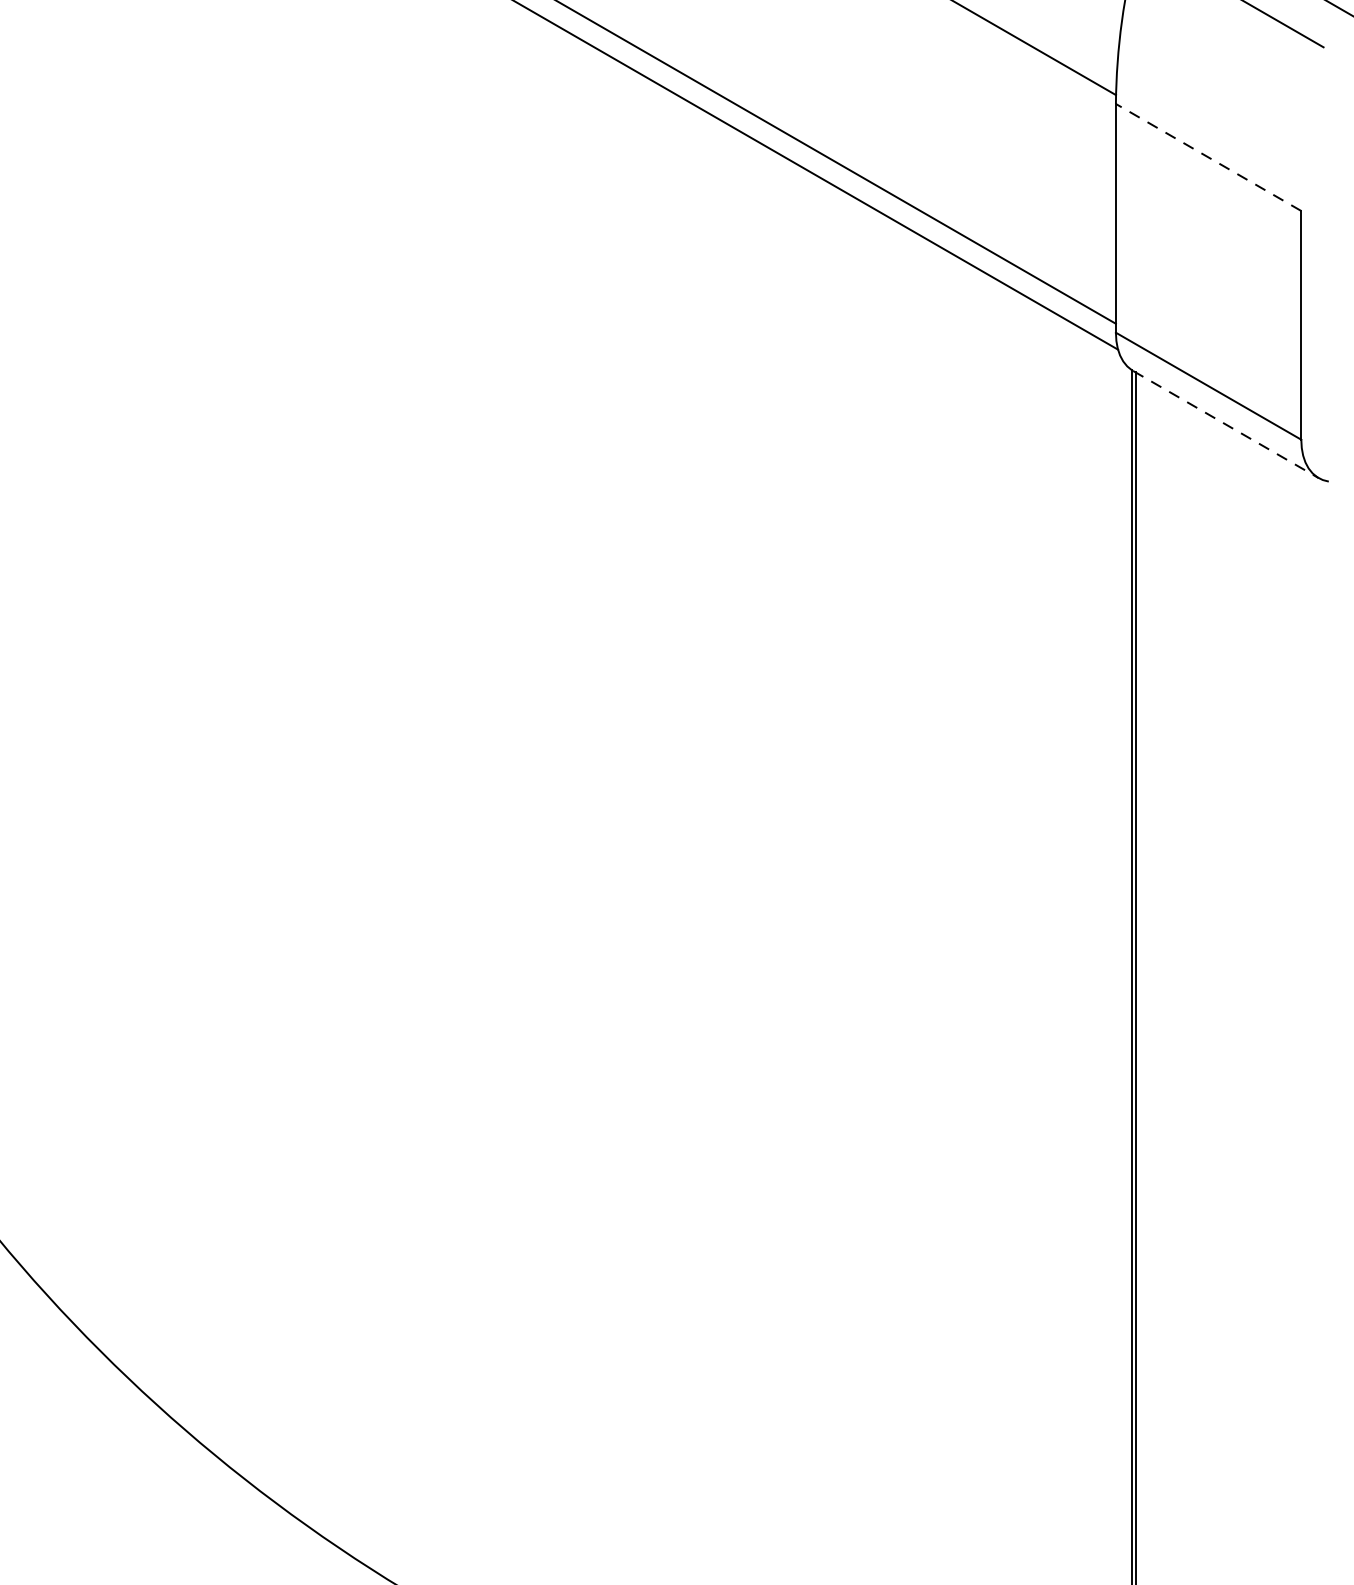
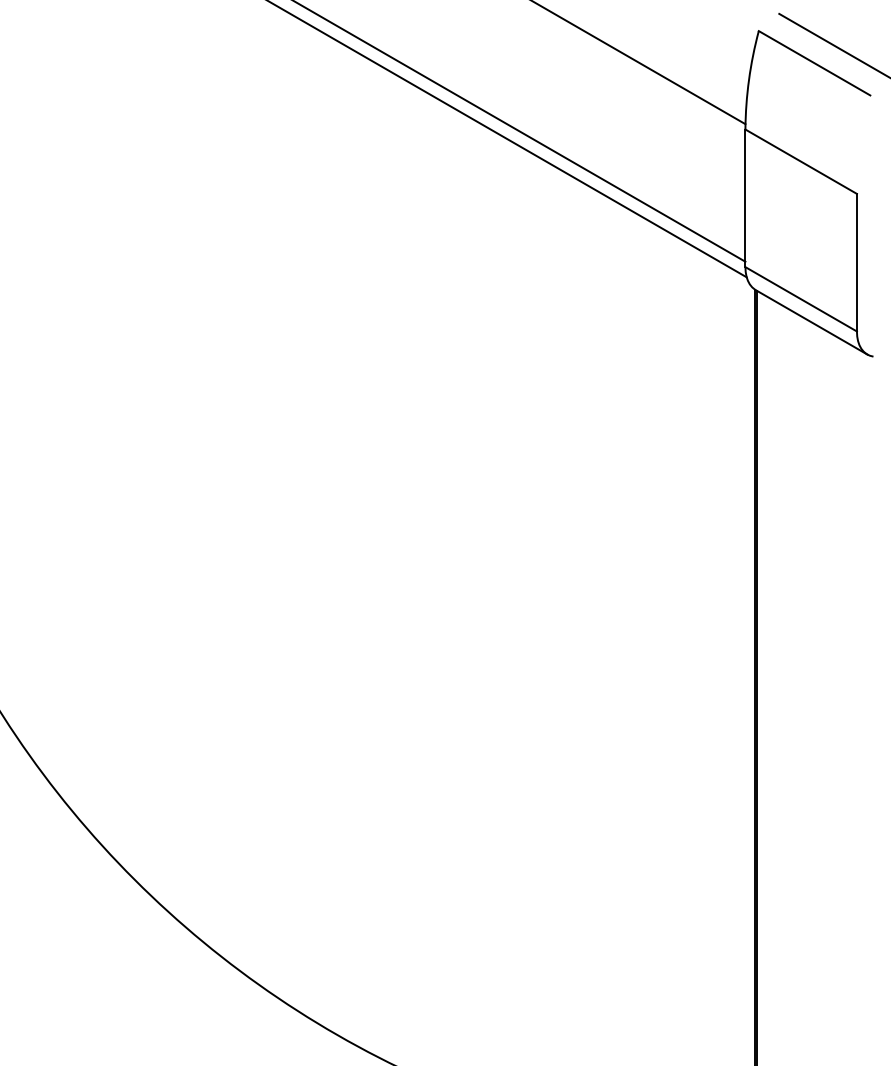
line: (1207, 157) -> (800, 161), dashed -> solid
line: (1227, 424) -> (812, 322), dashed -> solid

